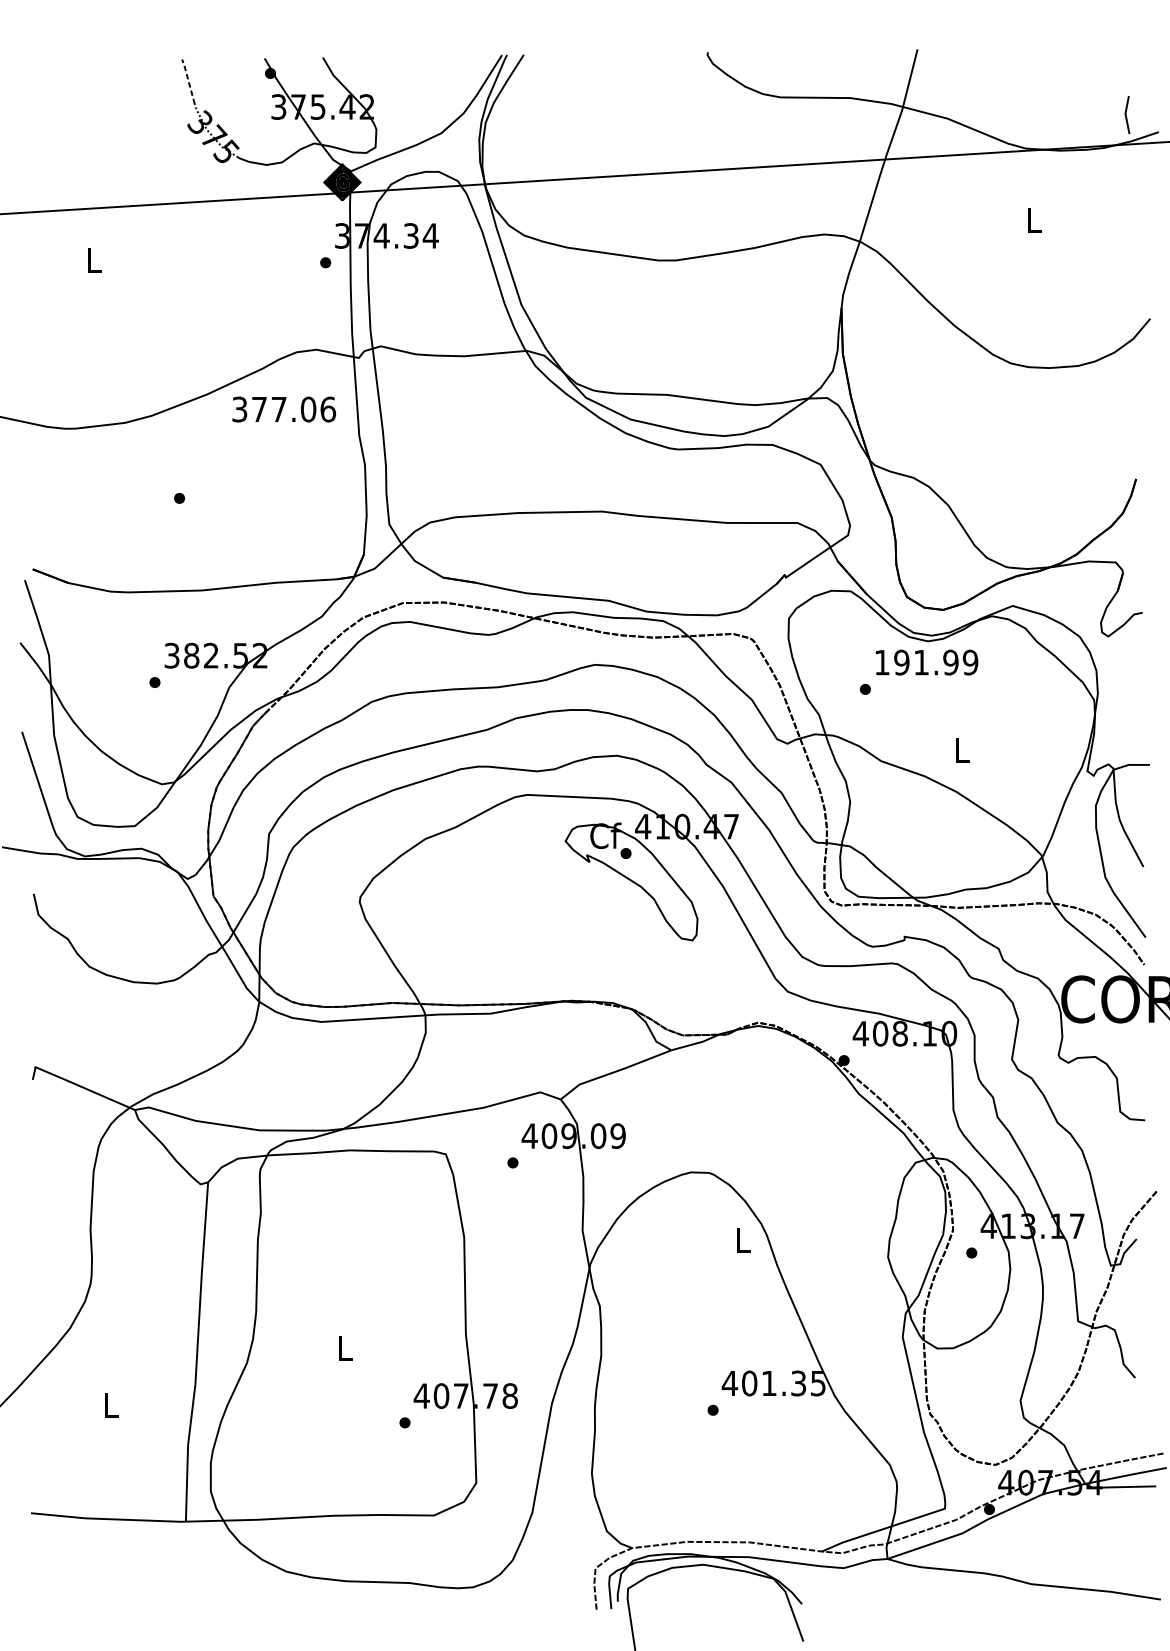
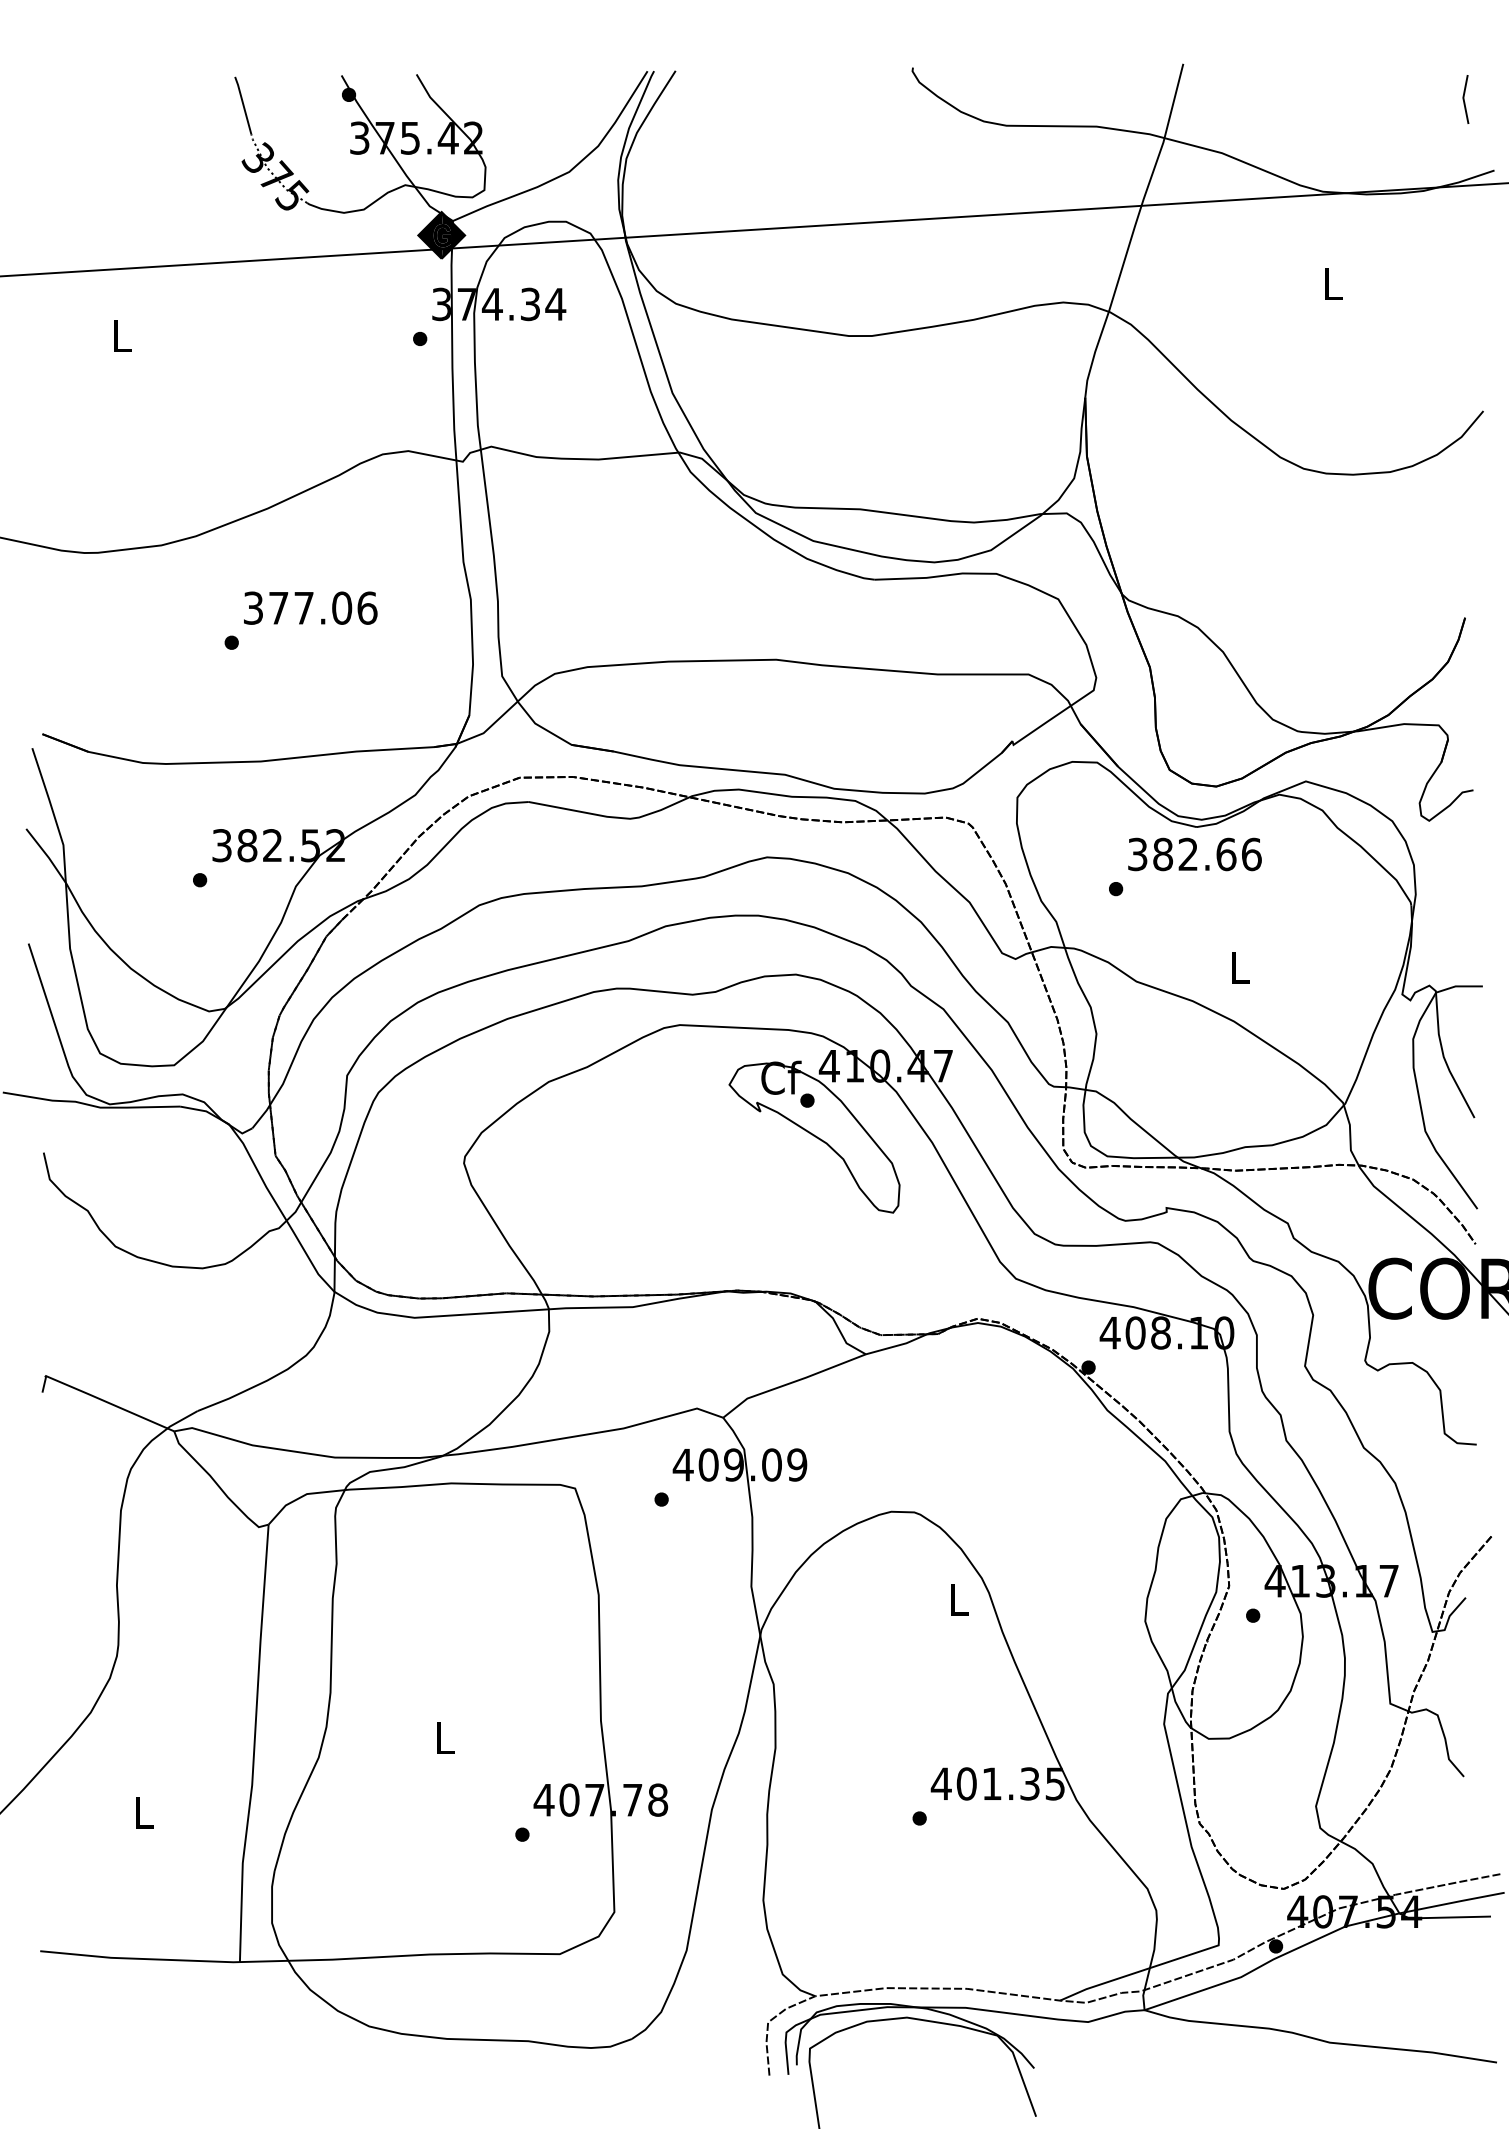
line: (188, 80) -> (243, 104), dashed -> solid
line: (1126, 115) -> (1464, 99), moved
text: (284, 409) -> (310, 607), moved
text: (926, 662) -> (1194, 854), 191.99 -> 382.66

